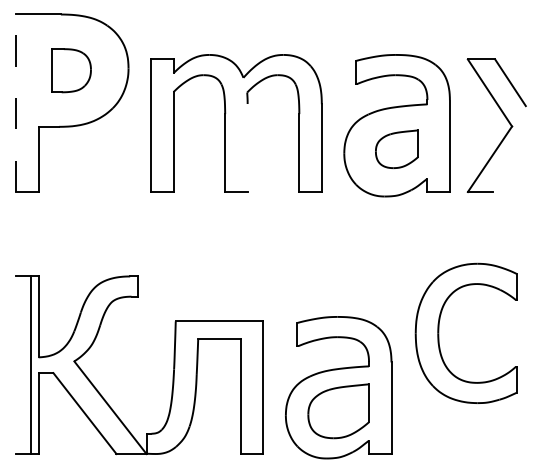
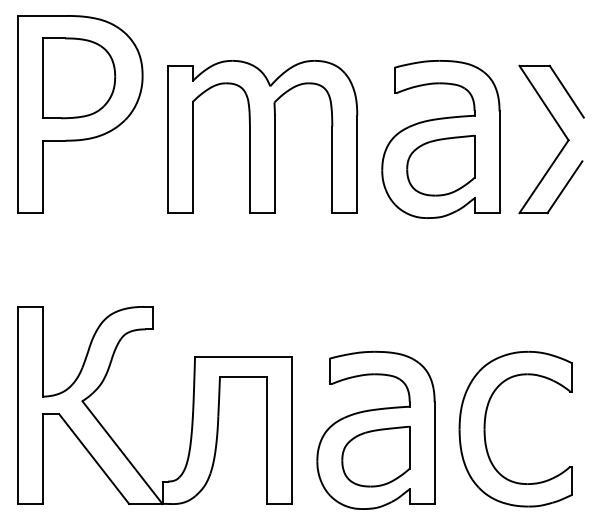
part: (71, 70) -> (79, 78), size x1.67
line: (15, 103) -> (17, 114), dashed -> solid
line: (247, 148) -> (274, 164), added
part: (396, 149) -> (440, 165), size x1.43
line: (508, 168) -> (564, 187), added
part: (439, 332) -> (485, 428), moved
line: (30, 365) -> (17, 405), moved

